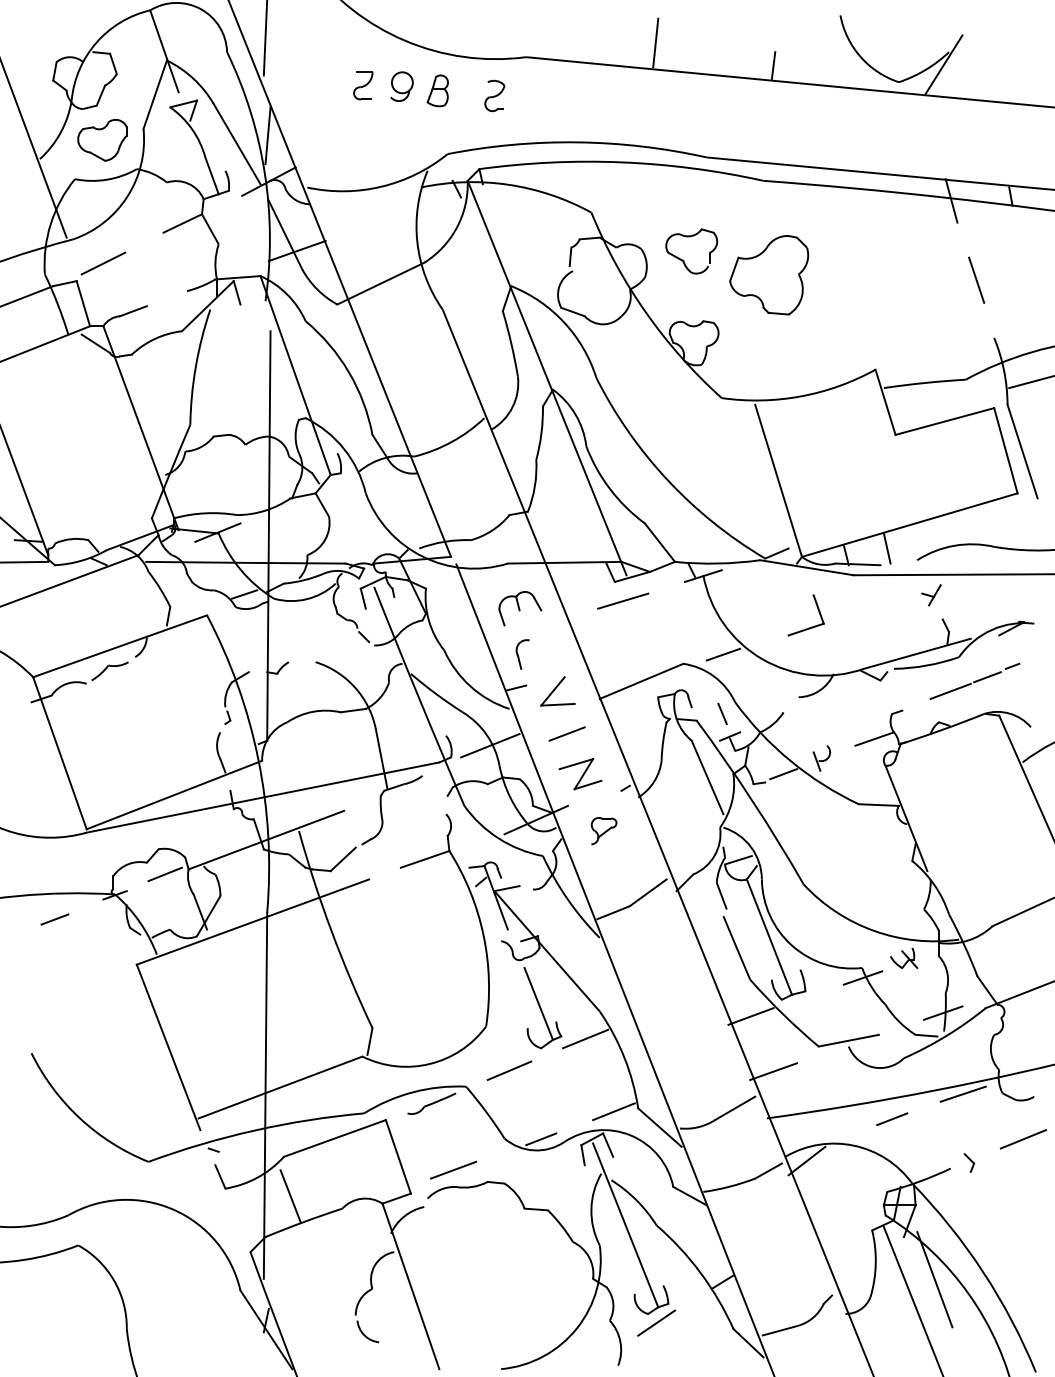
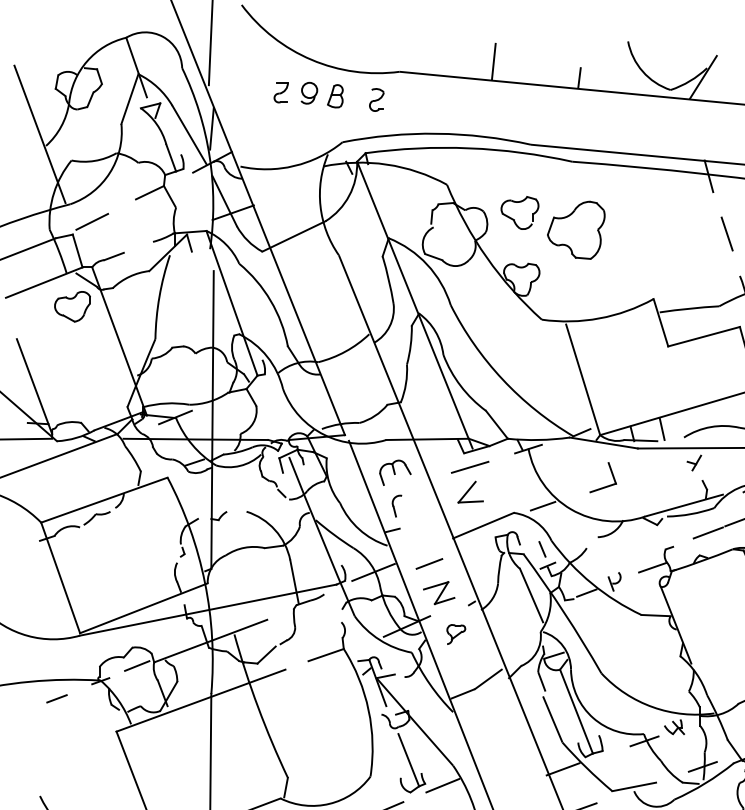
part: (102, 140) -> (72, 306), moved
part: (557, 691) -> (470, 492), moved

